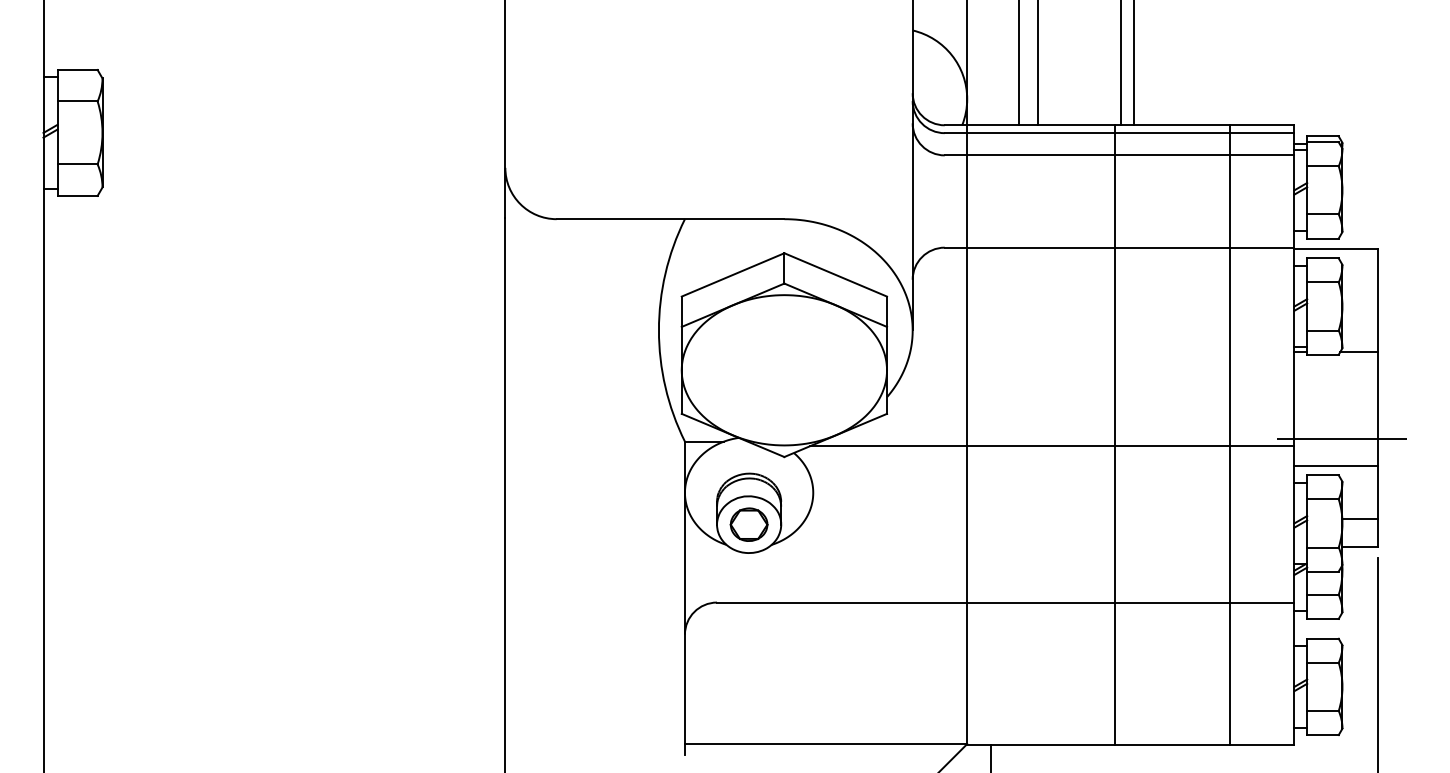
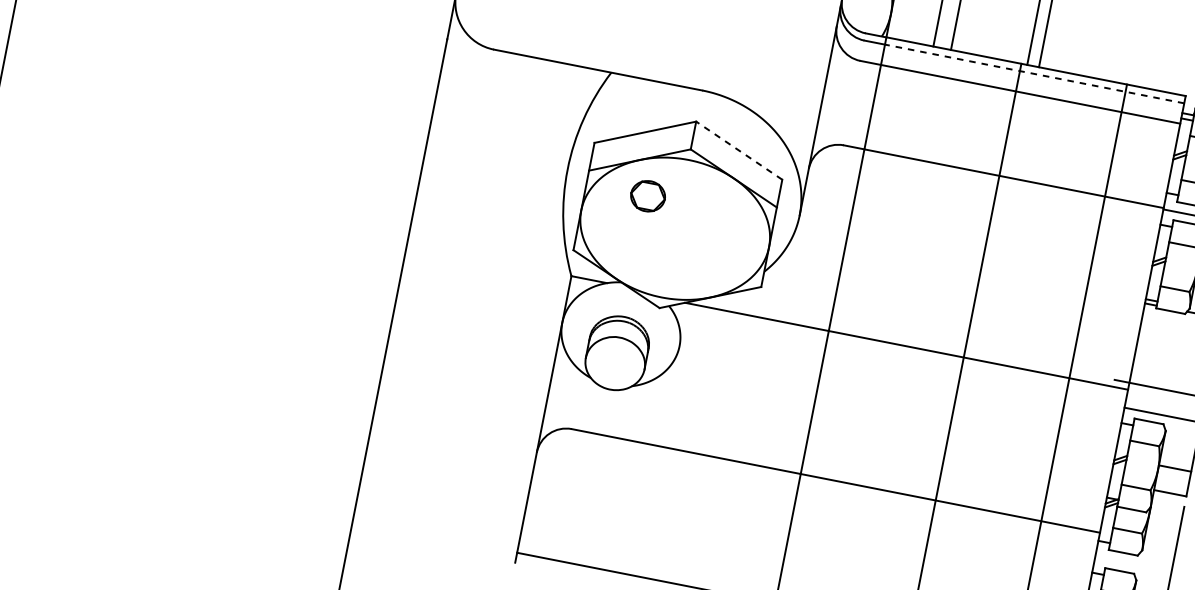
line: (1130, 133) -> (1034, 74), solid -> dashed
line: (835, 274) -> (739, 150), solid -> dashed
part: (748, 524) -> (647, 195), moved

